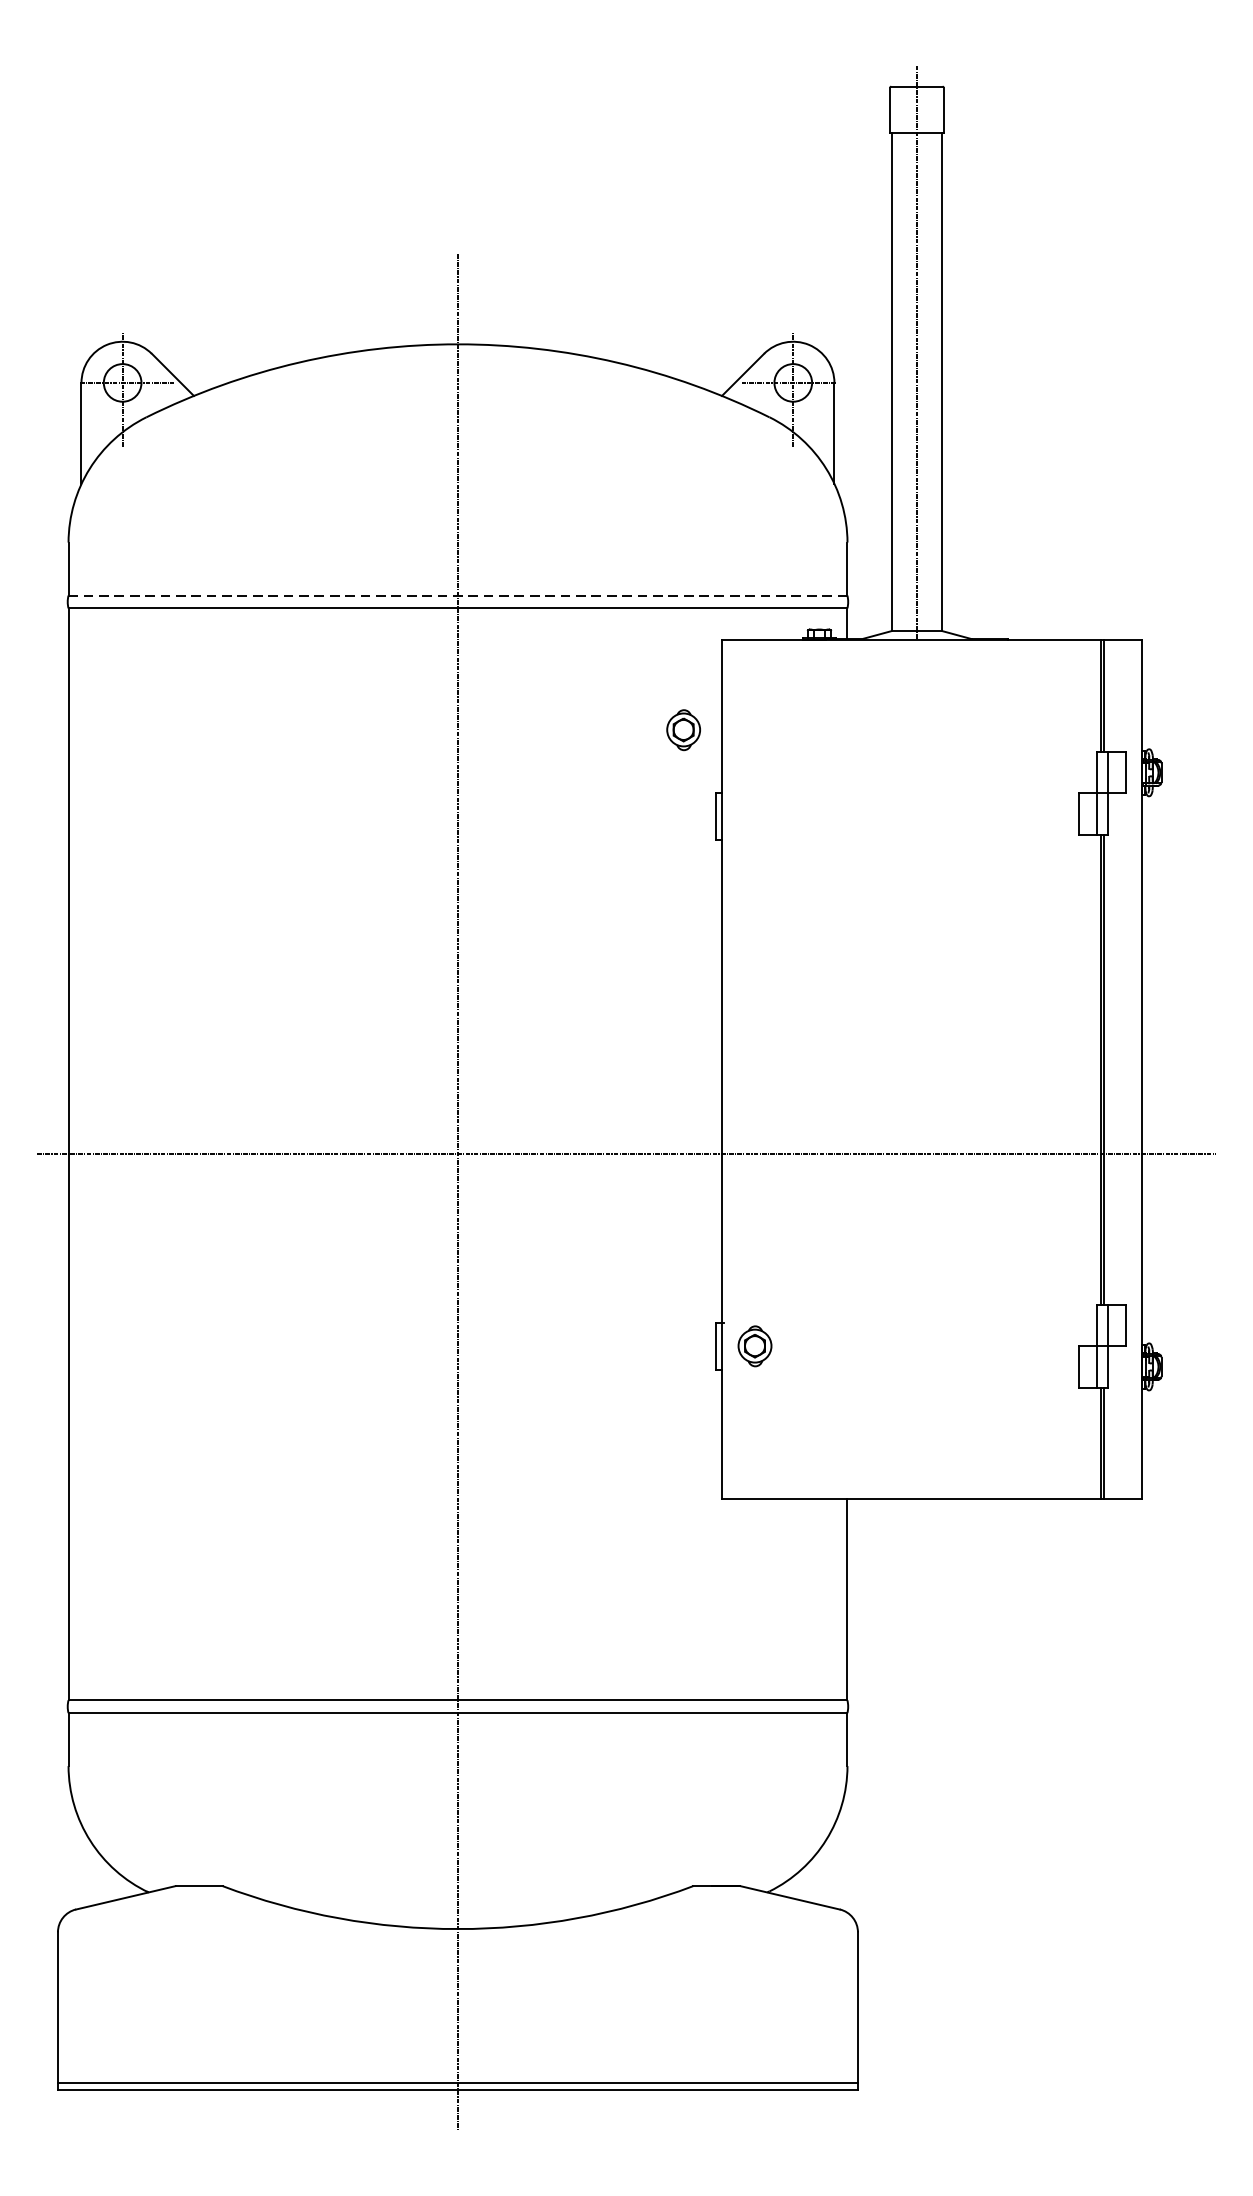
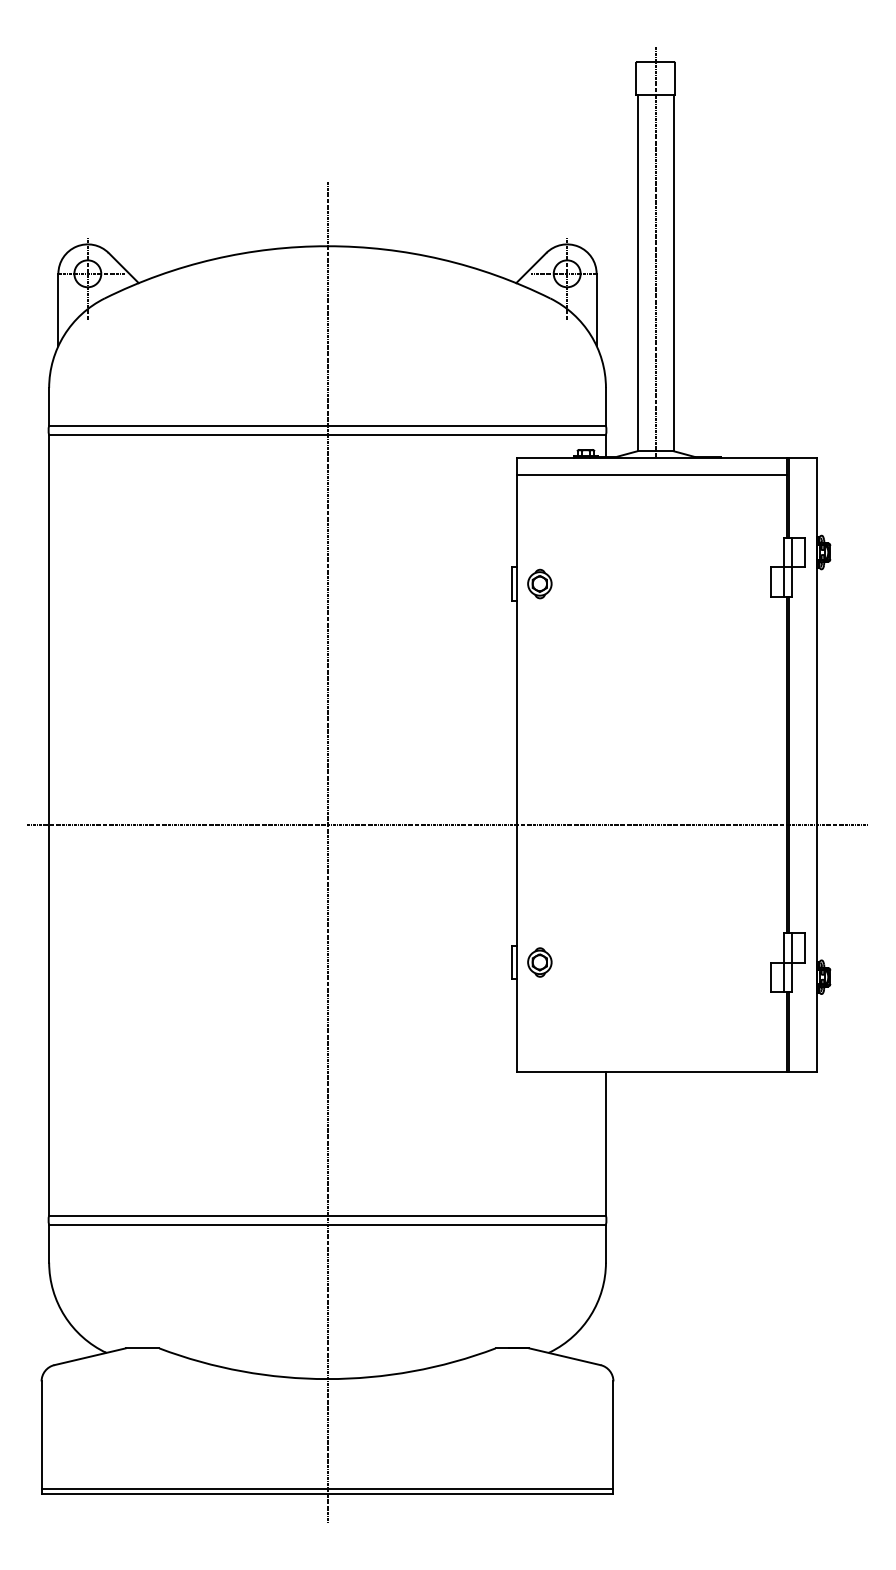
line: (457, 595) -> (327, 425), dashed -> solid
line: (911, 663) -> (651, 474), added
part: (683, 729) -> (539, 583), moved

